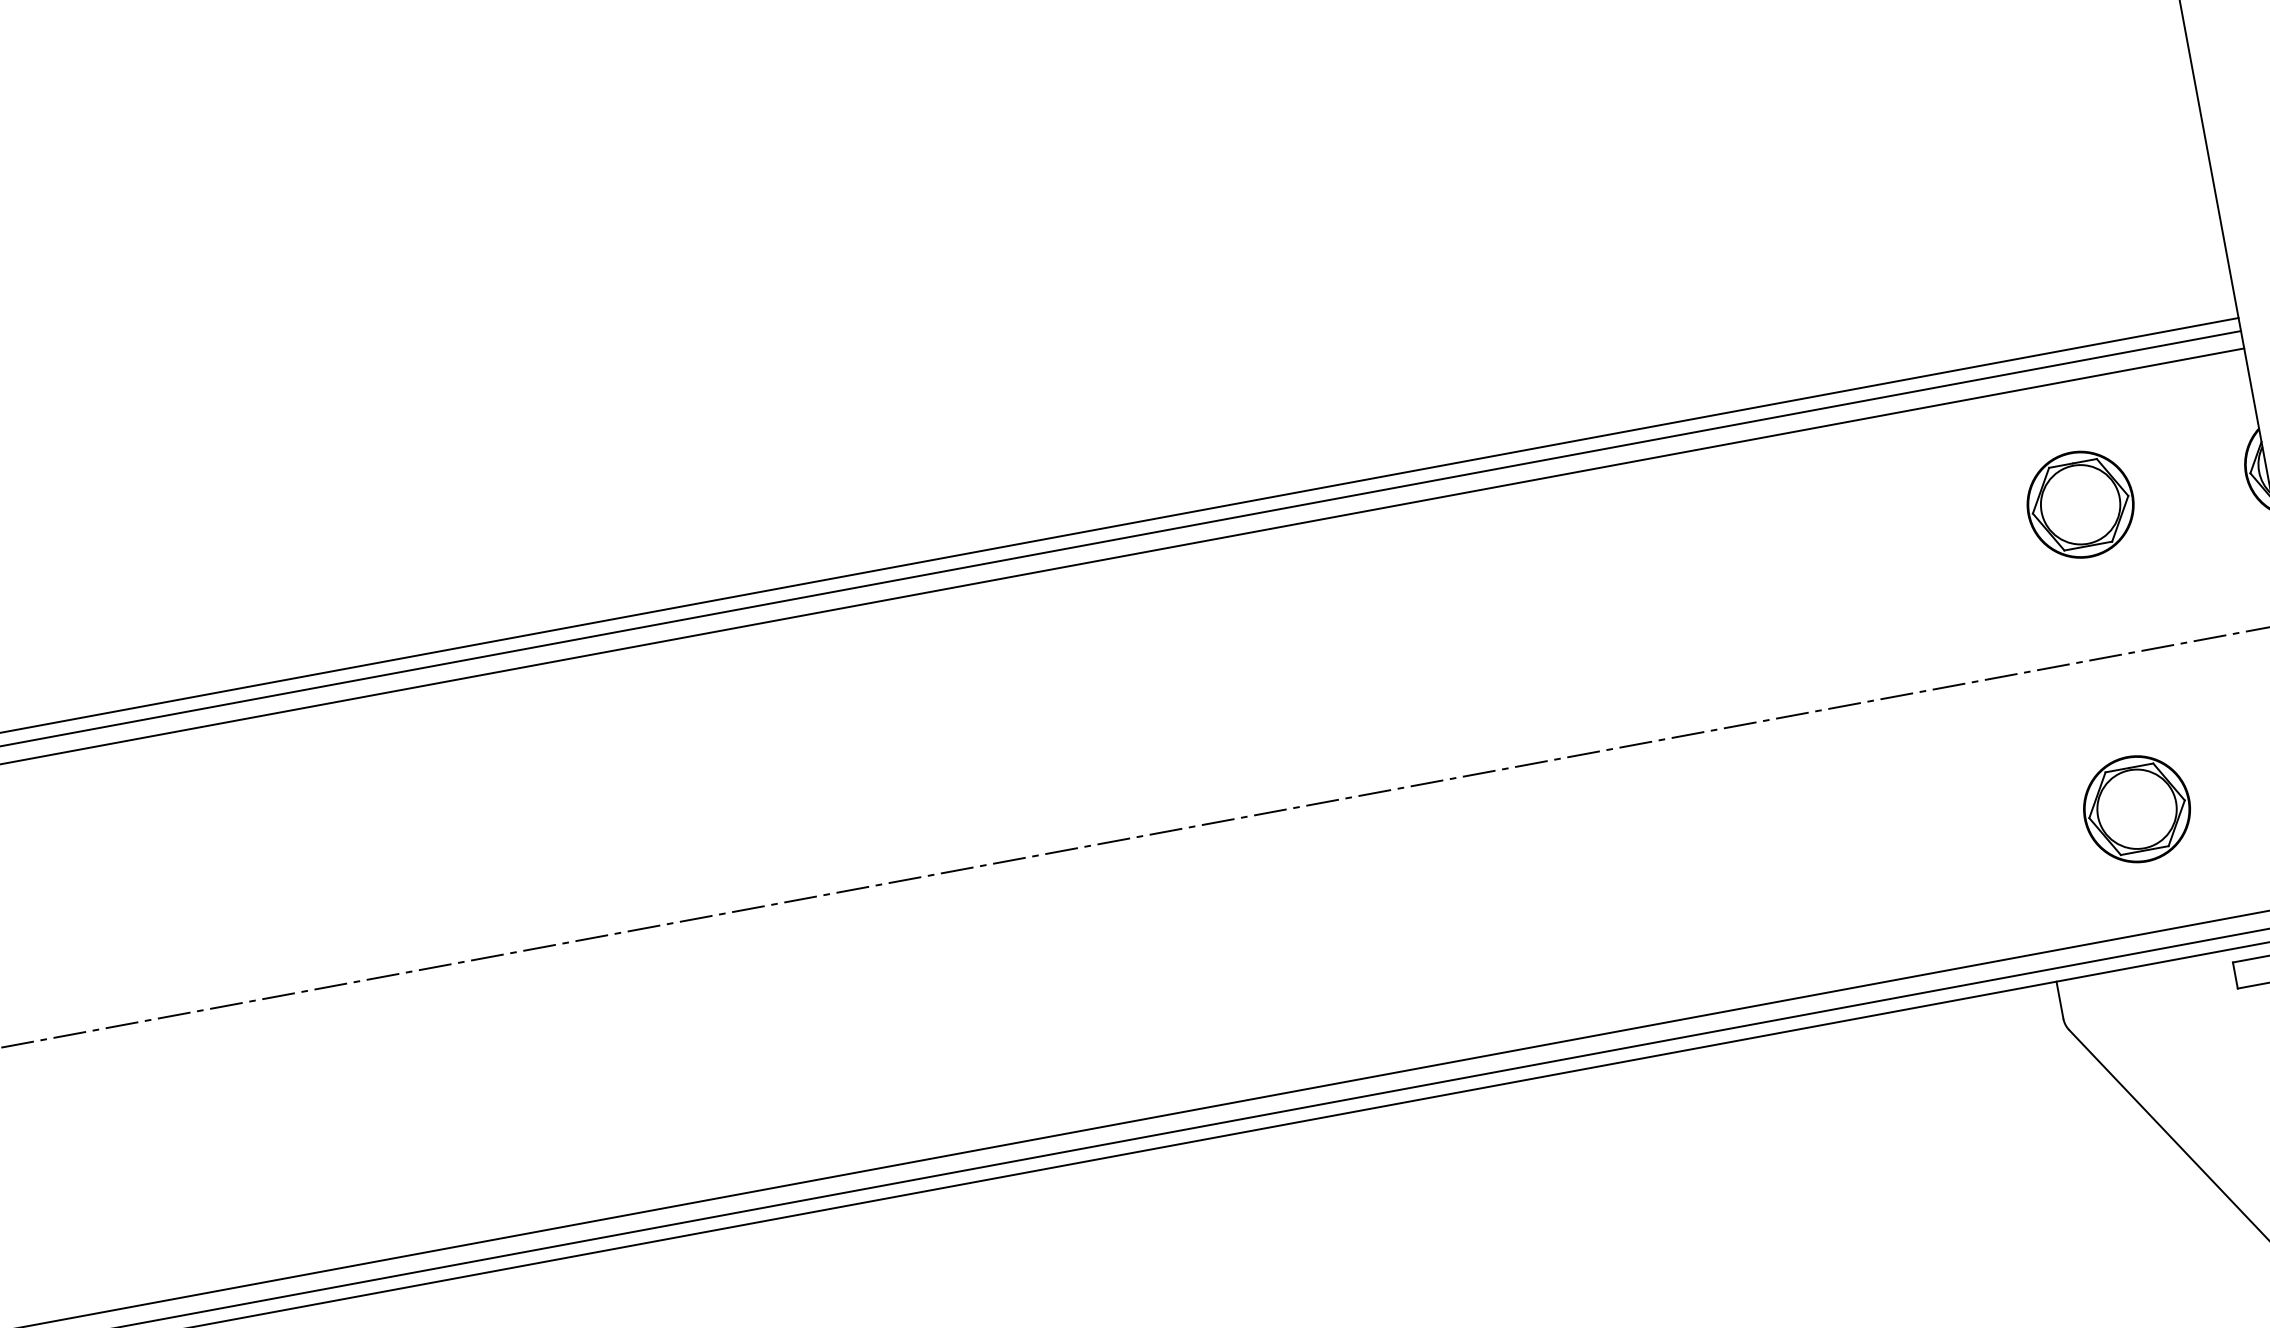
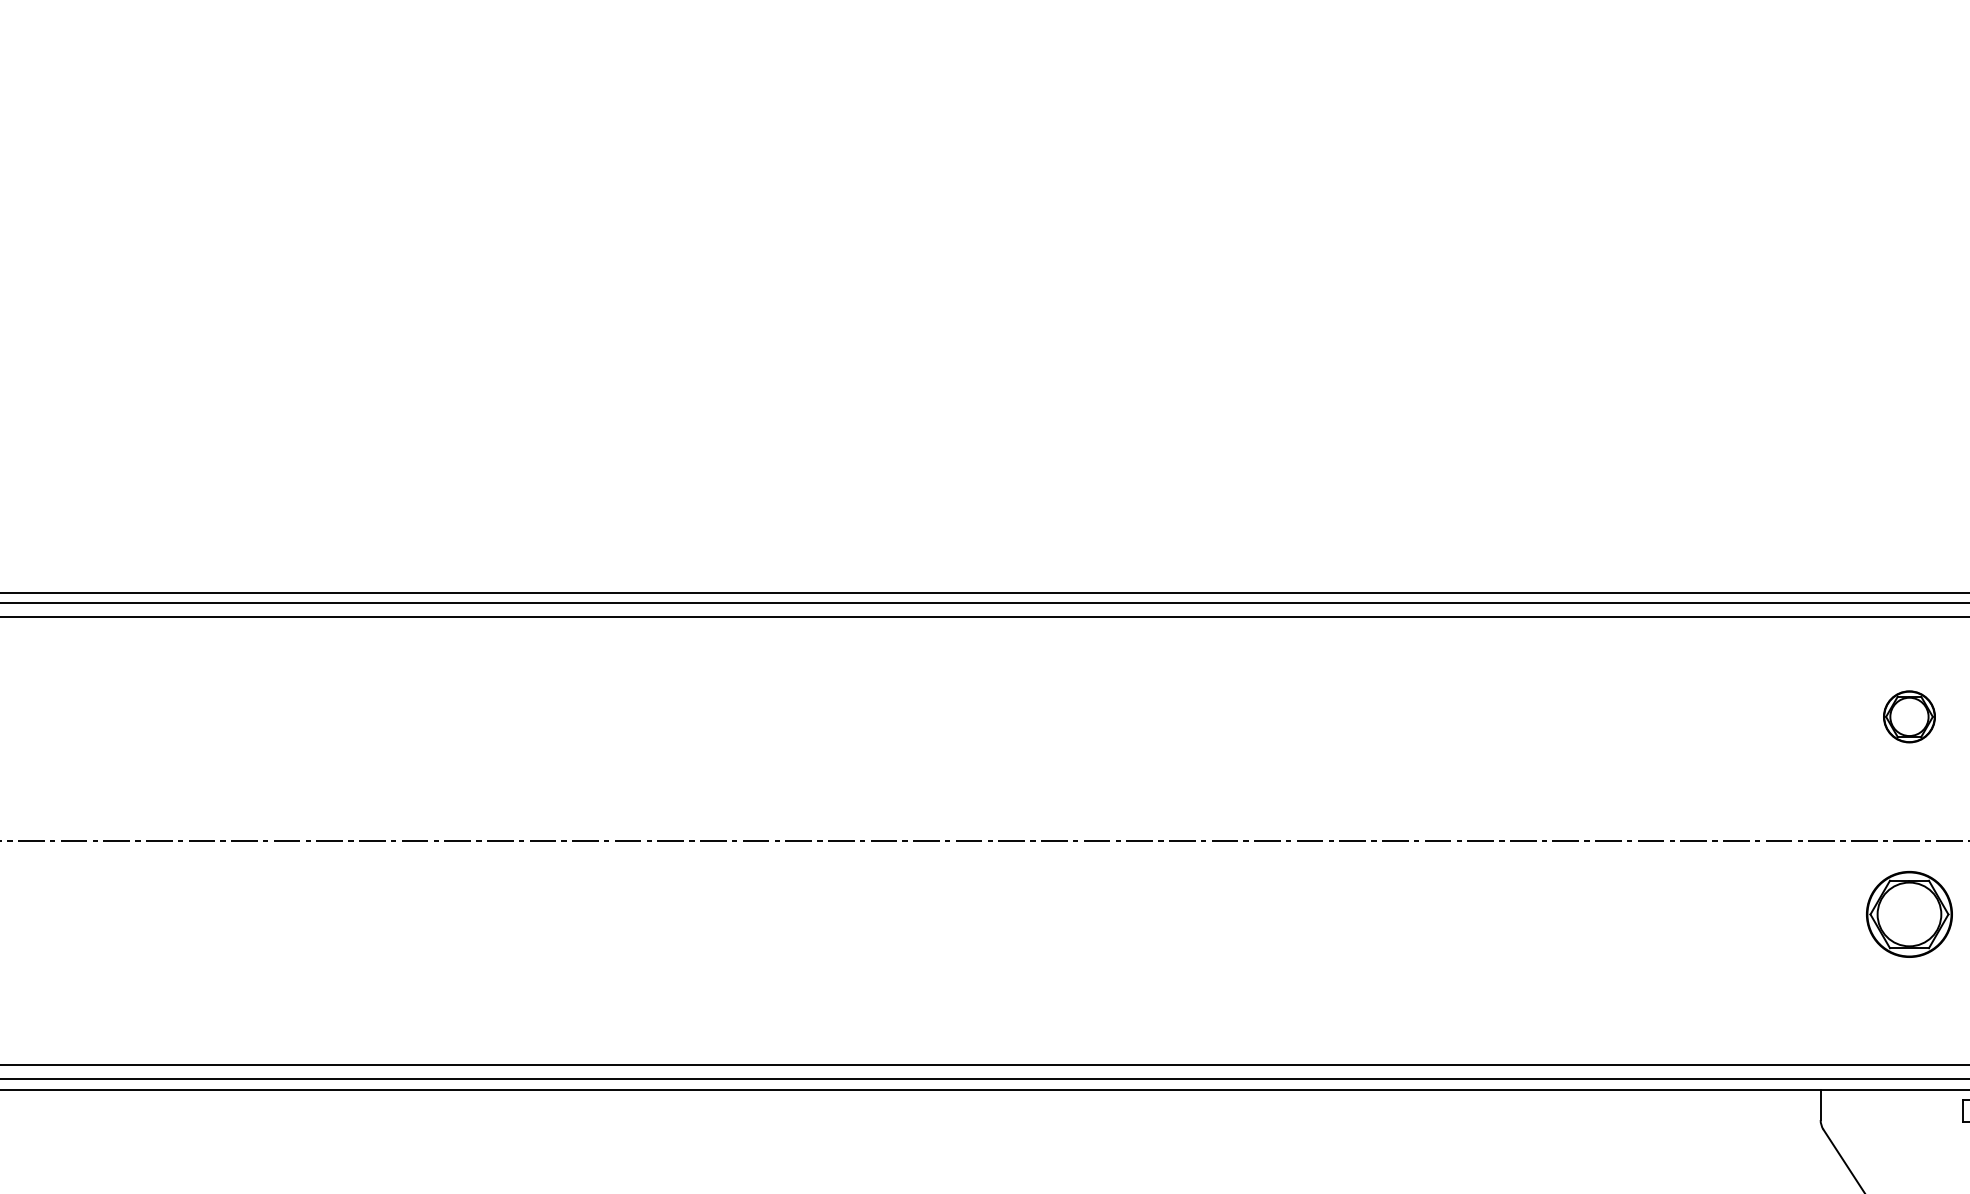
part: (2080, 504) -> (1909, 716), size x0.6
part: (2137, 809) -> (1909, 914), moved

